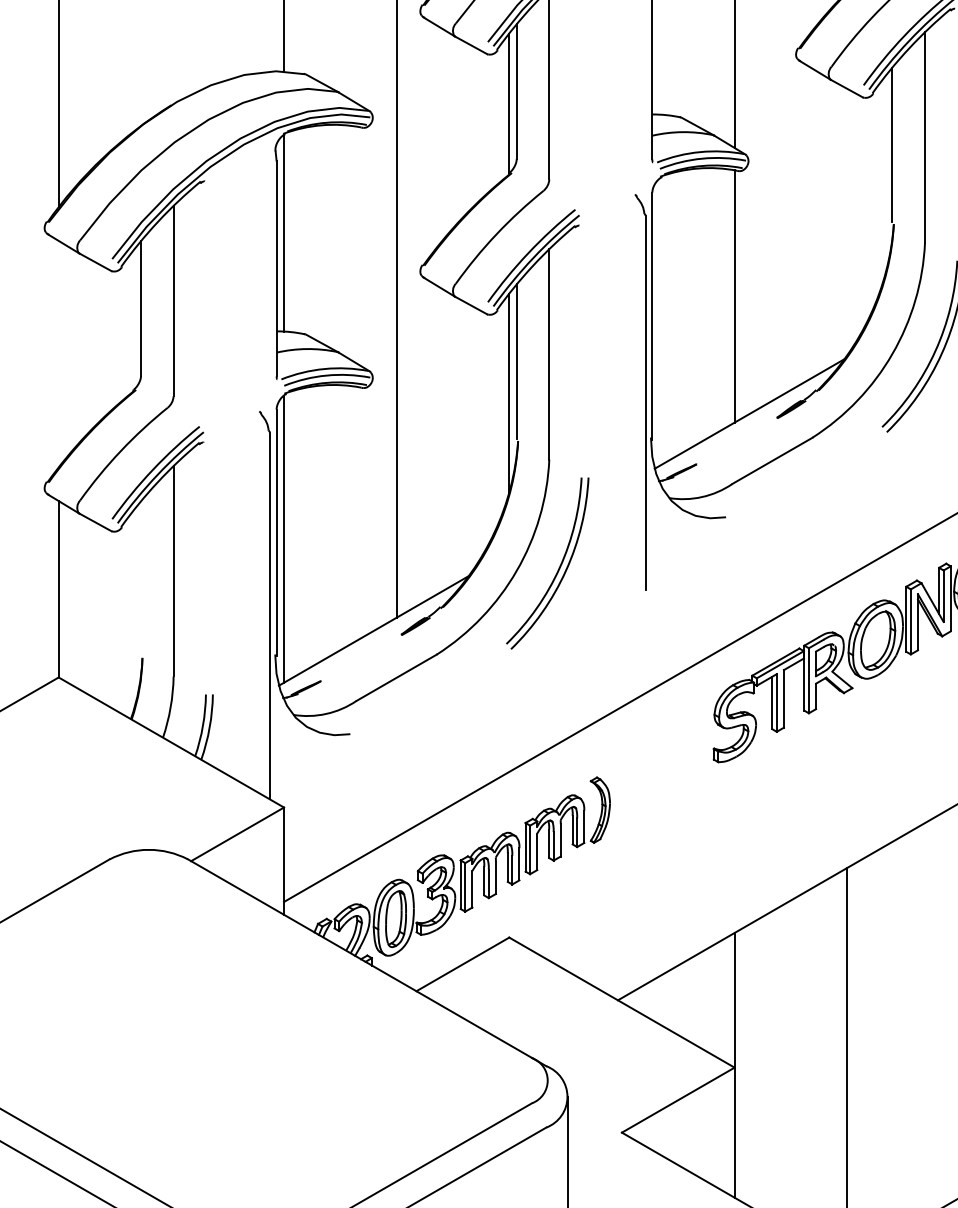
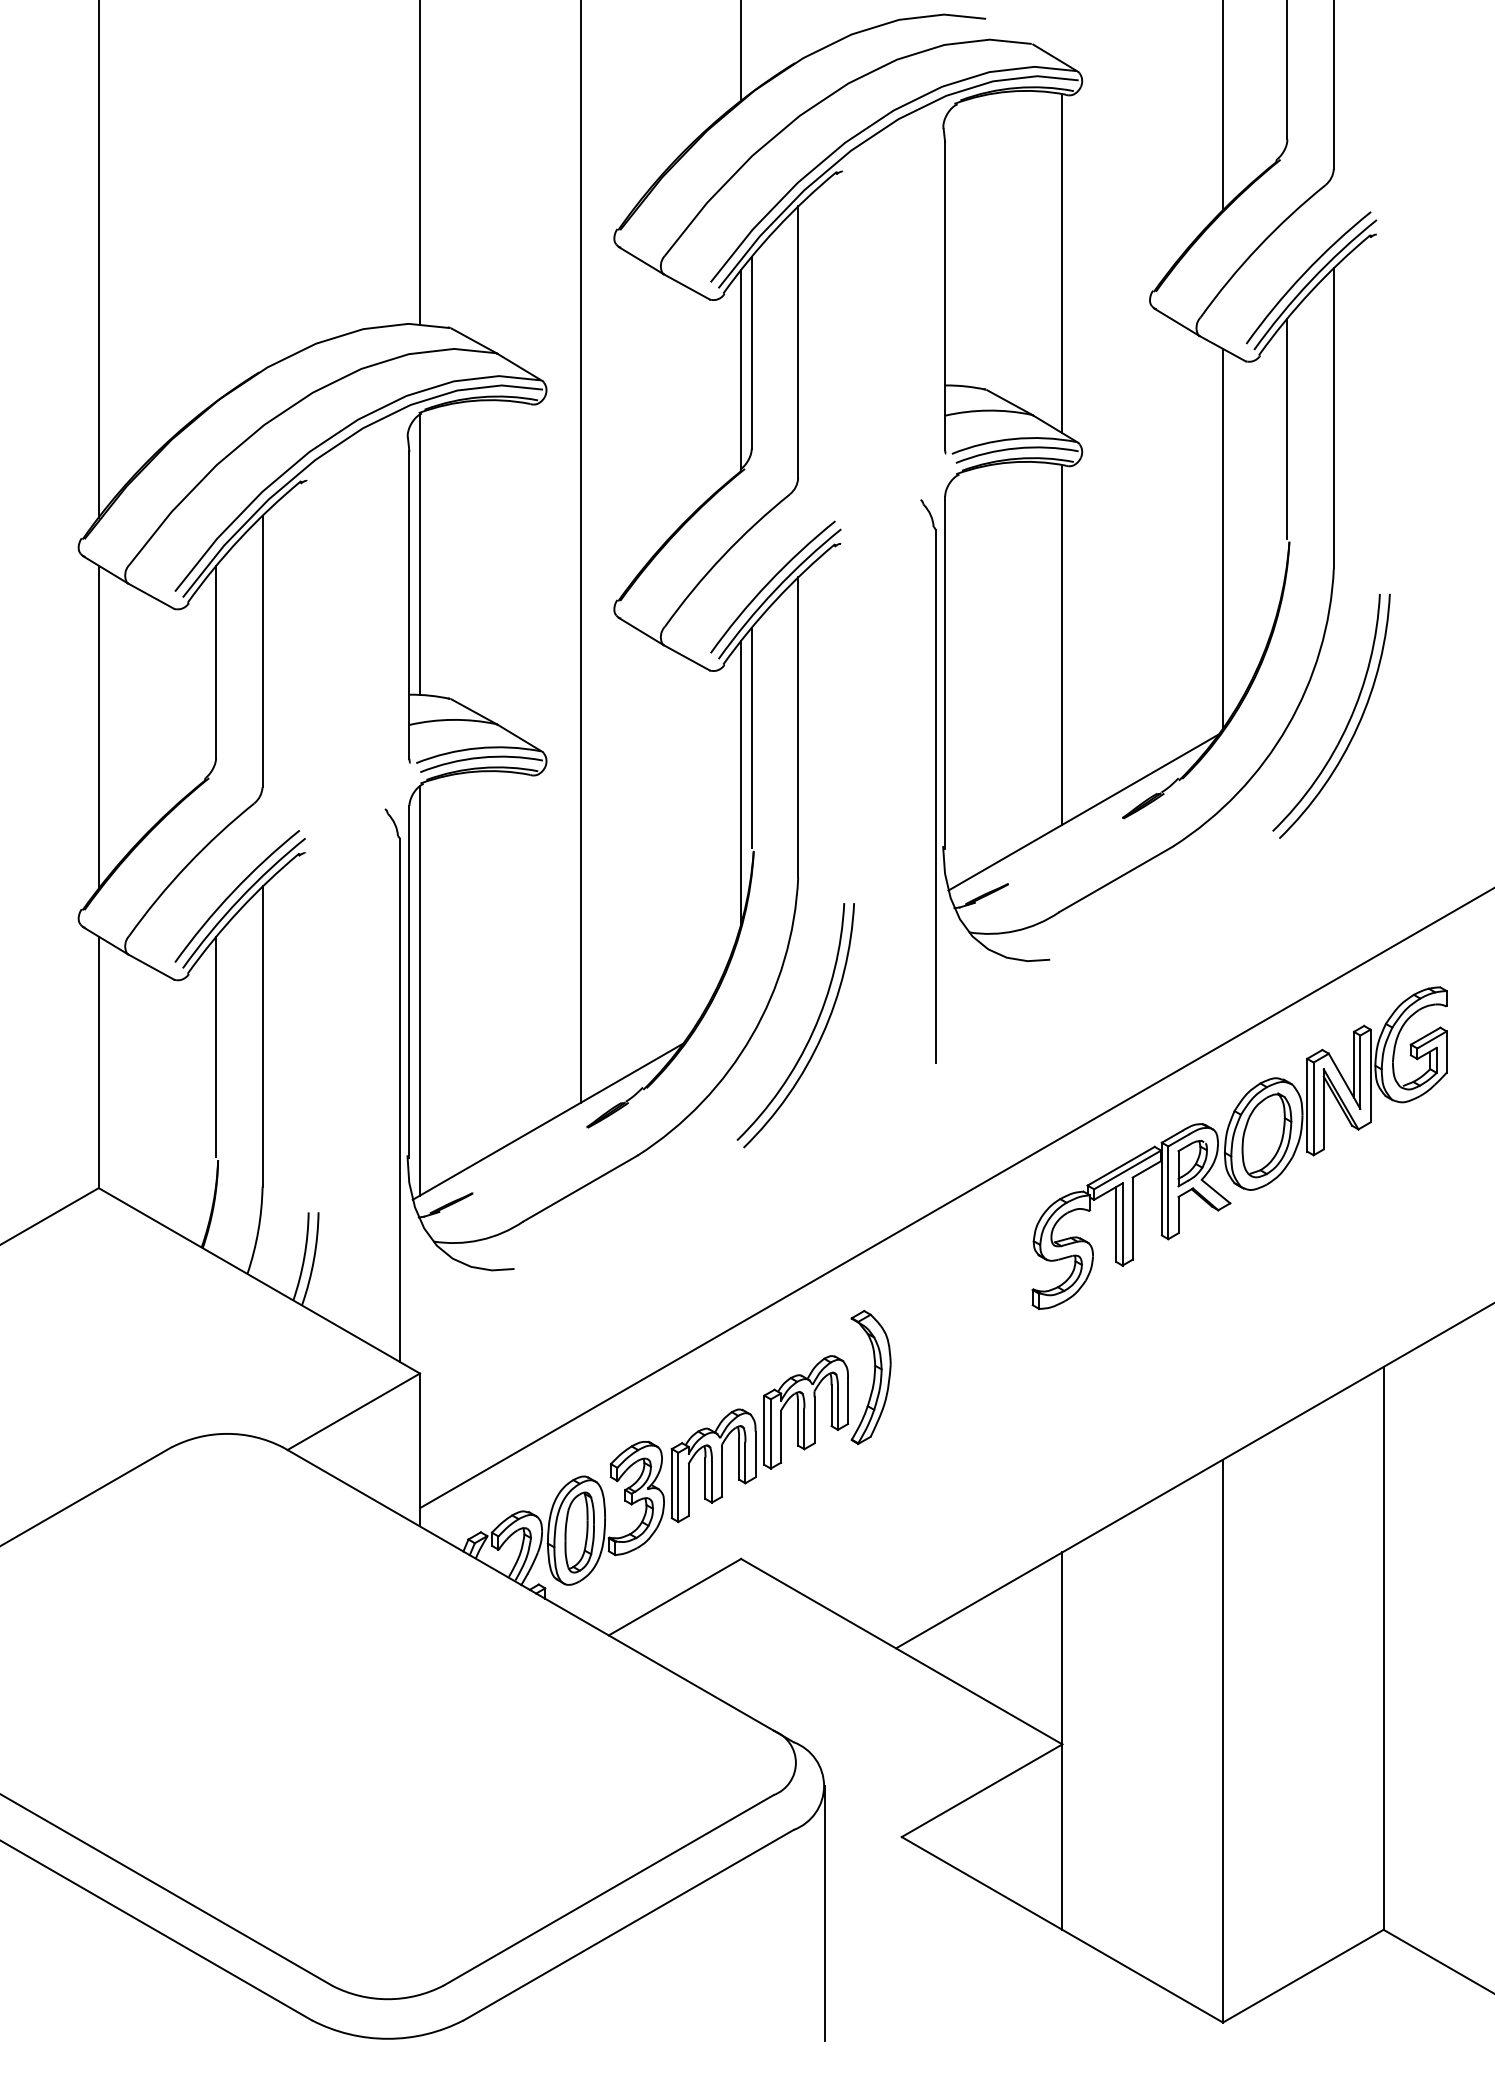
line: (847, 221) -> (1223, 537), added
line: (58, 353) -> (98, 726), added
line: (141, 578) -> (216, 1047), added
part: (600, 809) -> (870, 1376), size x1.43

